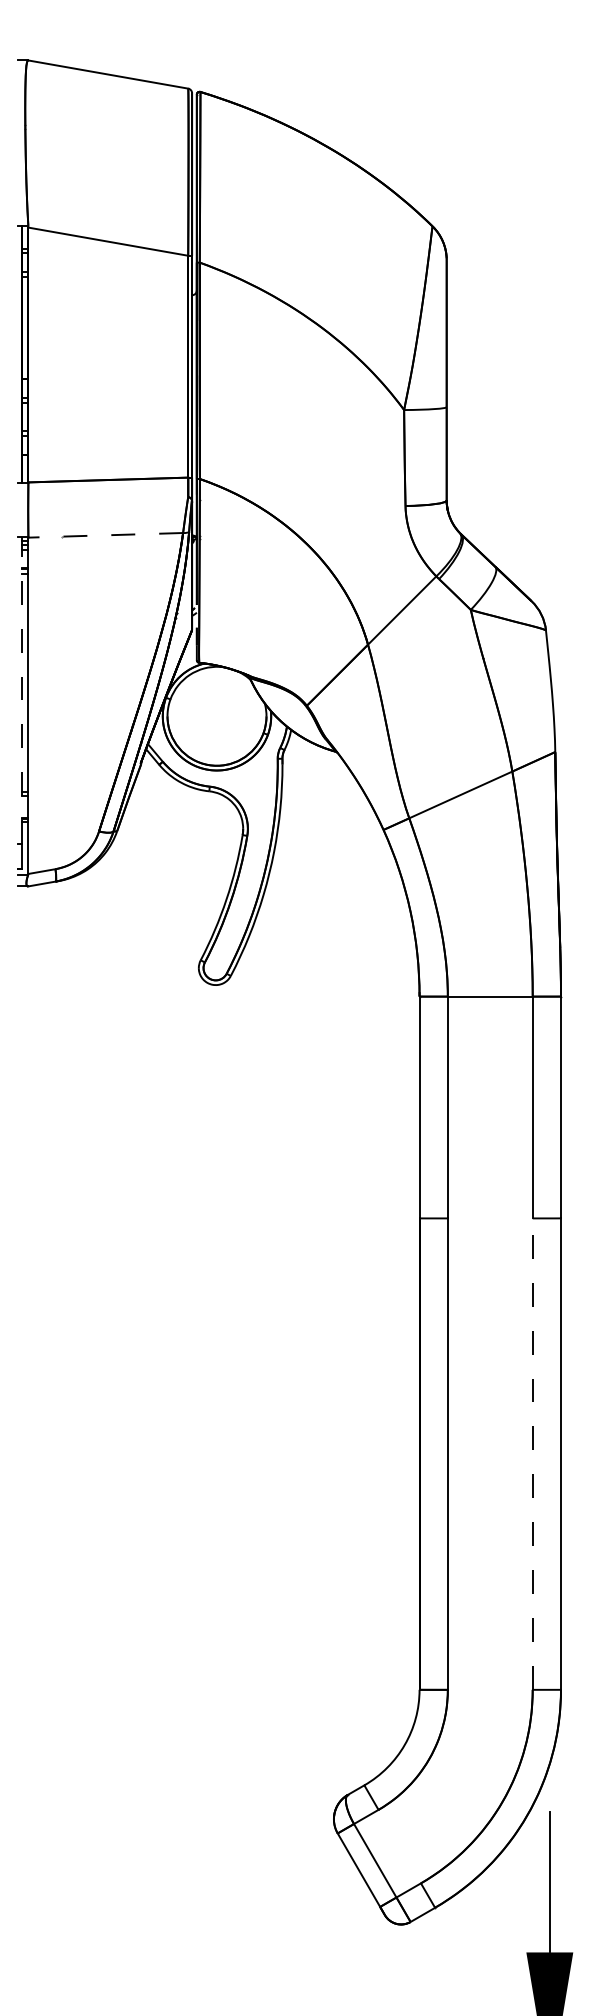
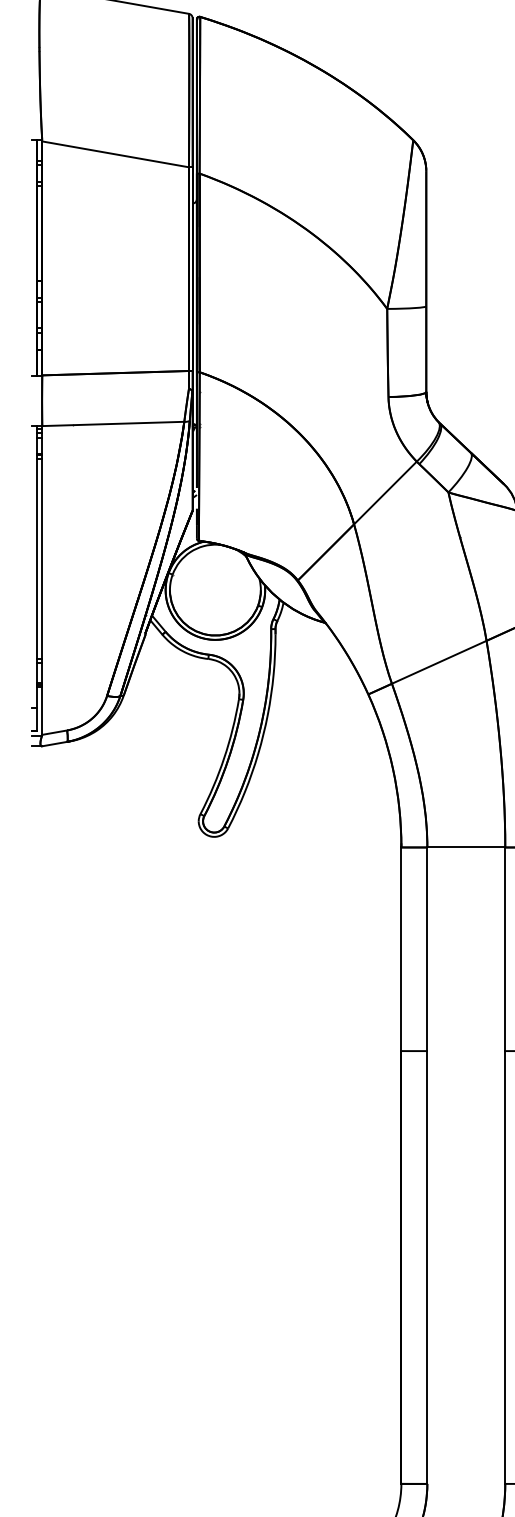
line: (105, 535) -> (113, 424), dashed -> solid
line: (22, 690) -> (36, 566), dashed -> solid
line: (532, 1454) -> (505, 1267), dashed -> solid

